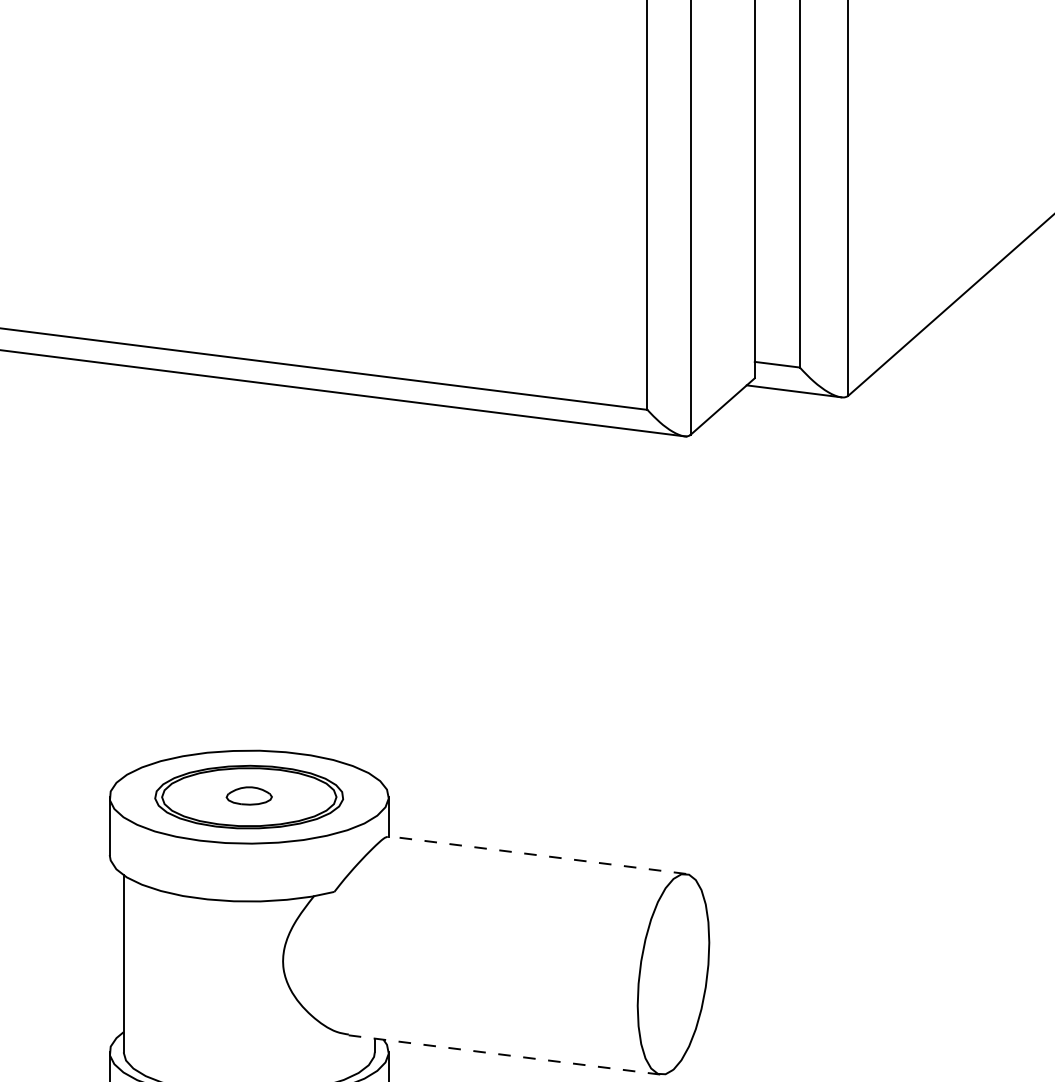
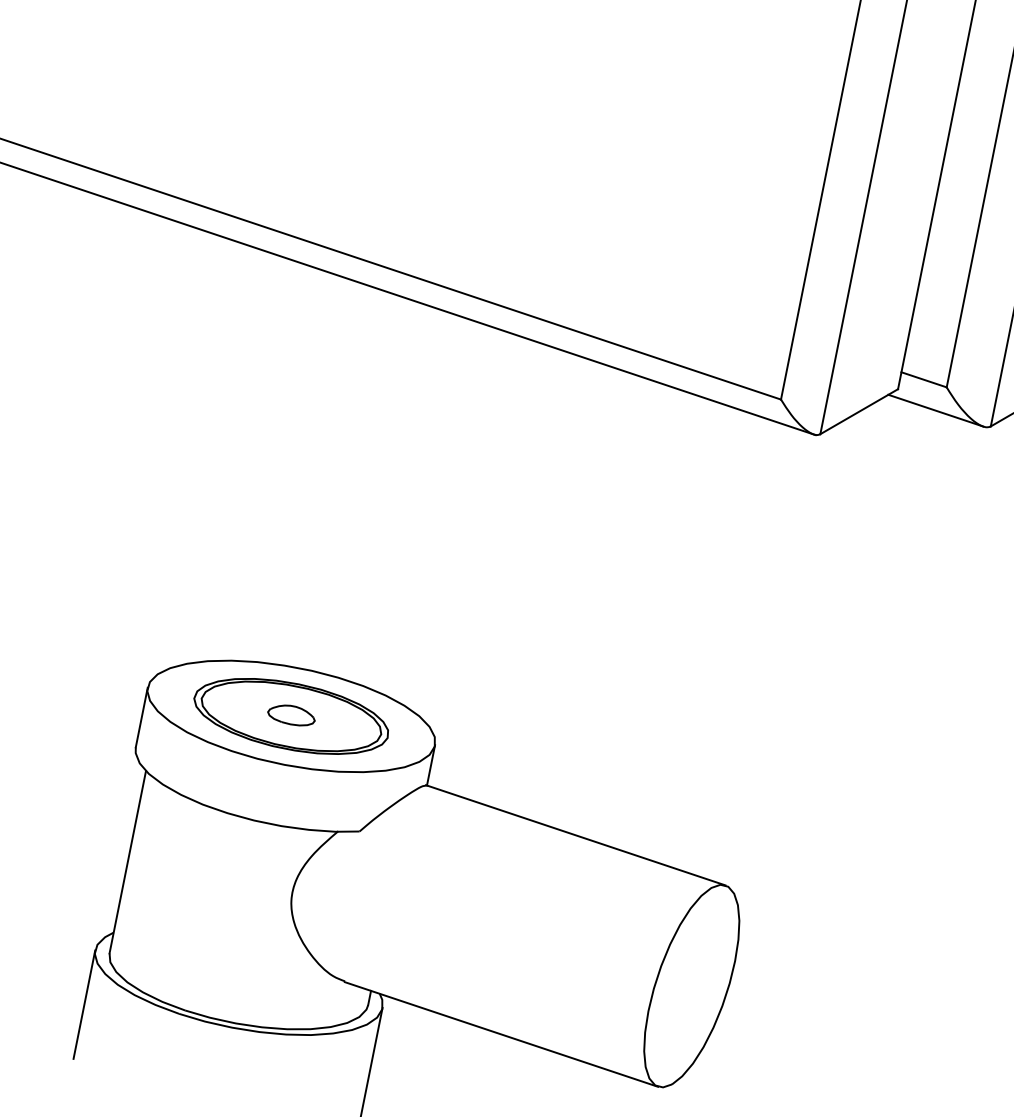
line: (536, 855) -> (575, 835), dashed -> solid
line: (505, 1055) -> (502, 1035), dashed -> solid

